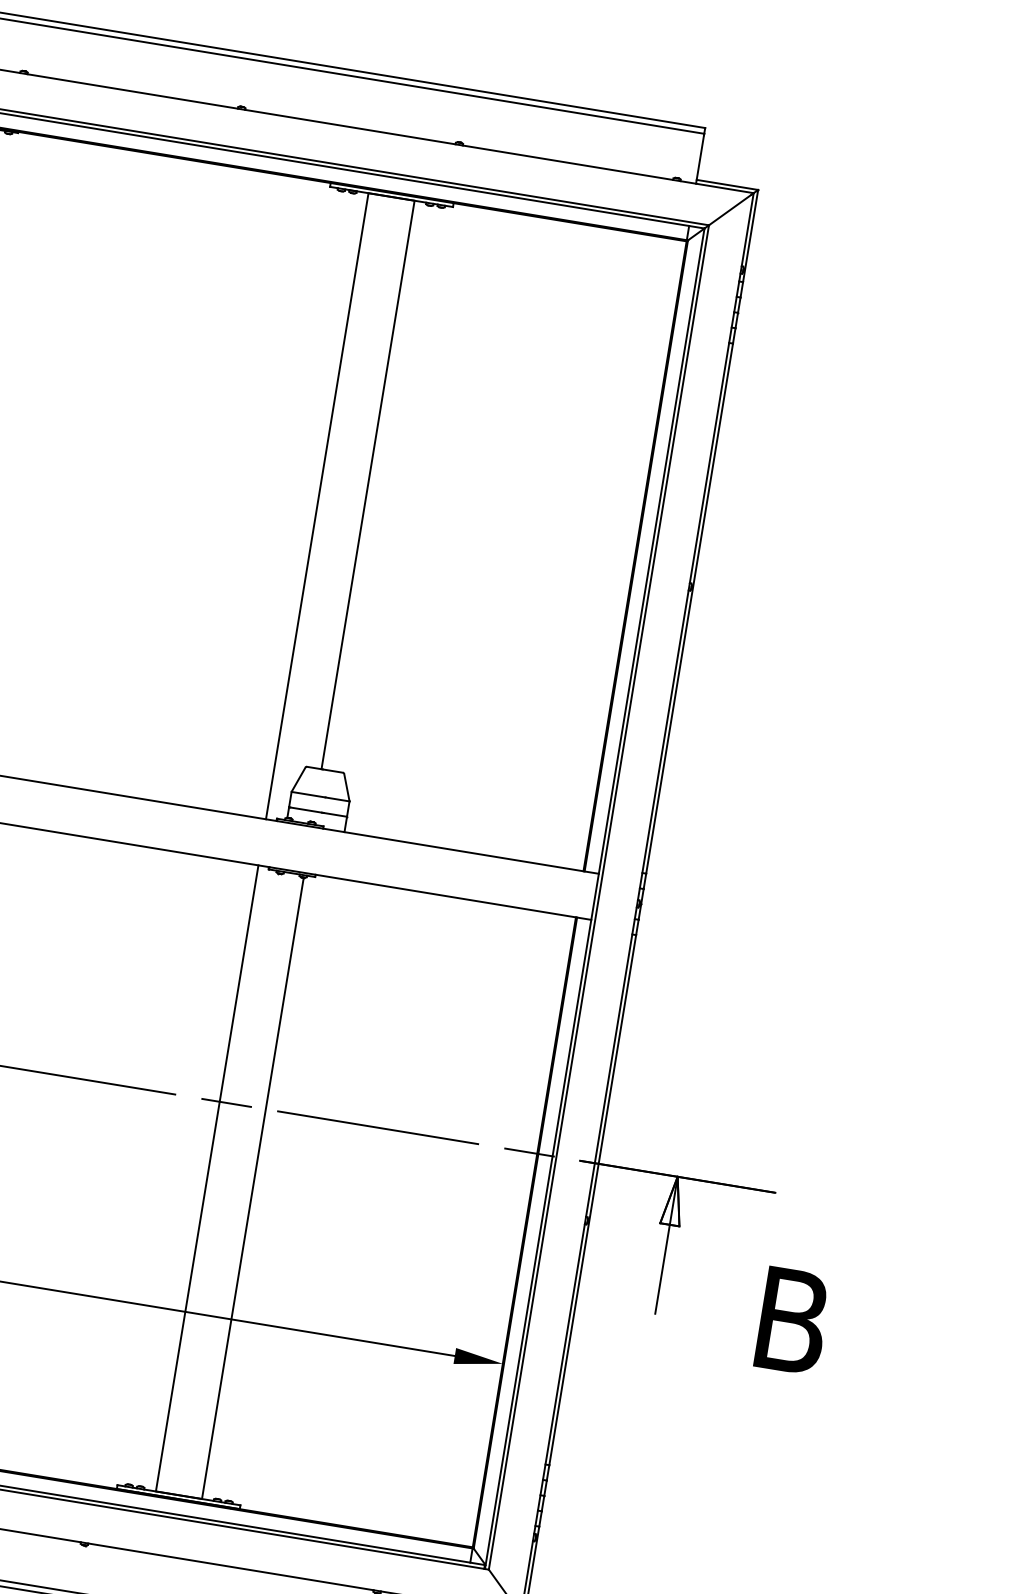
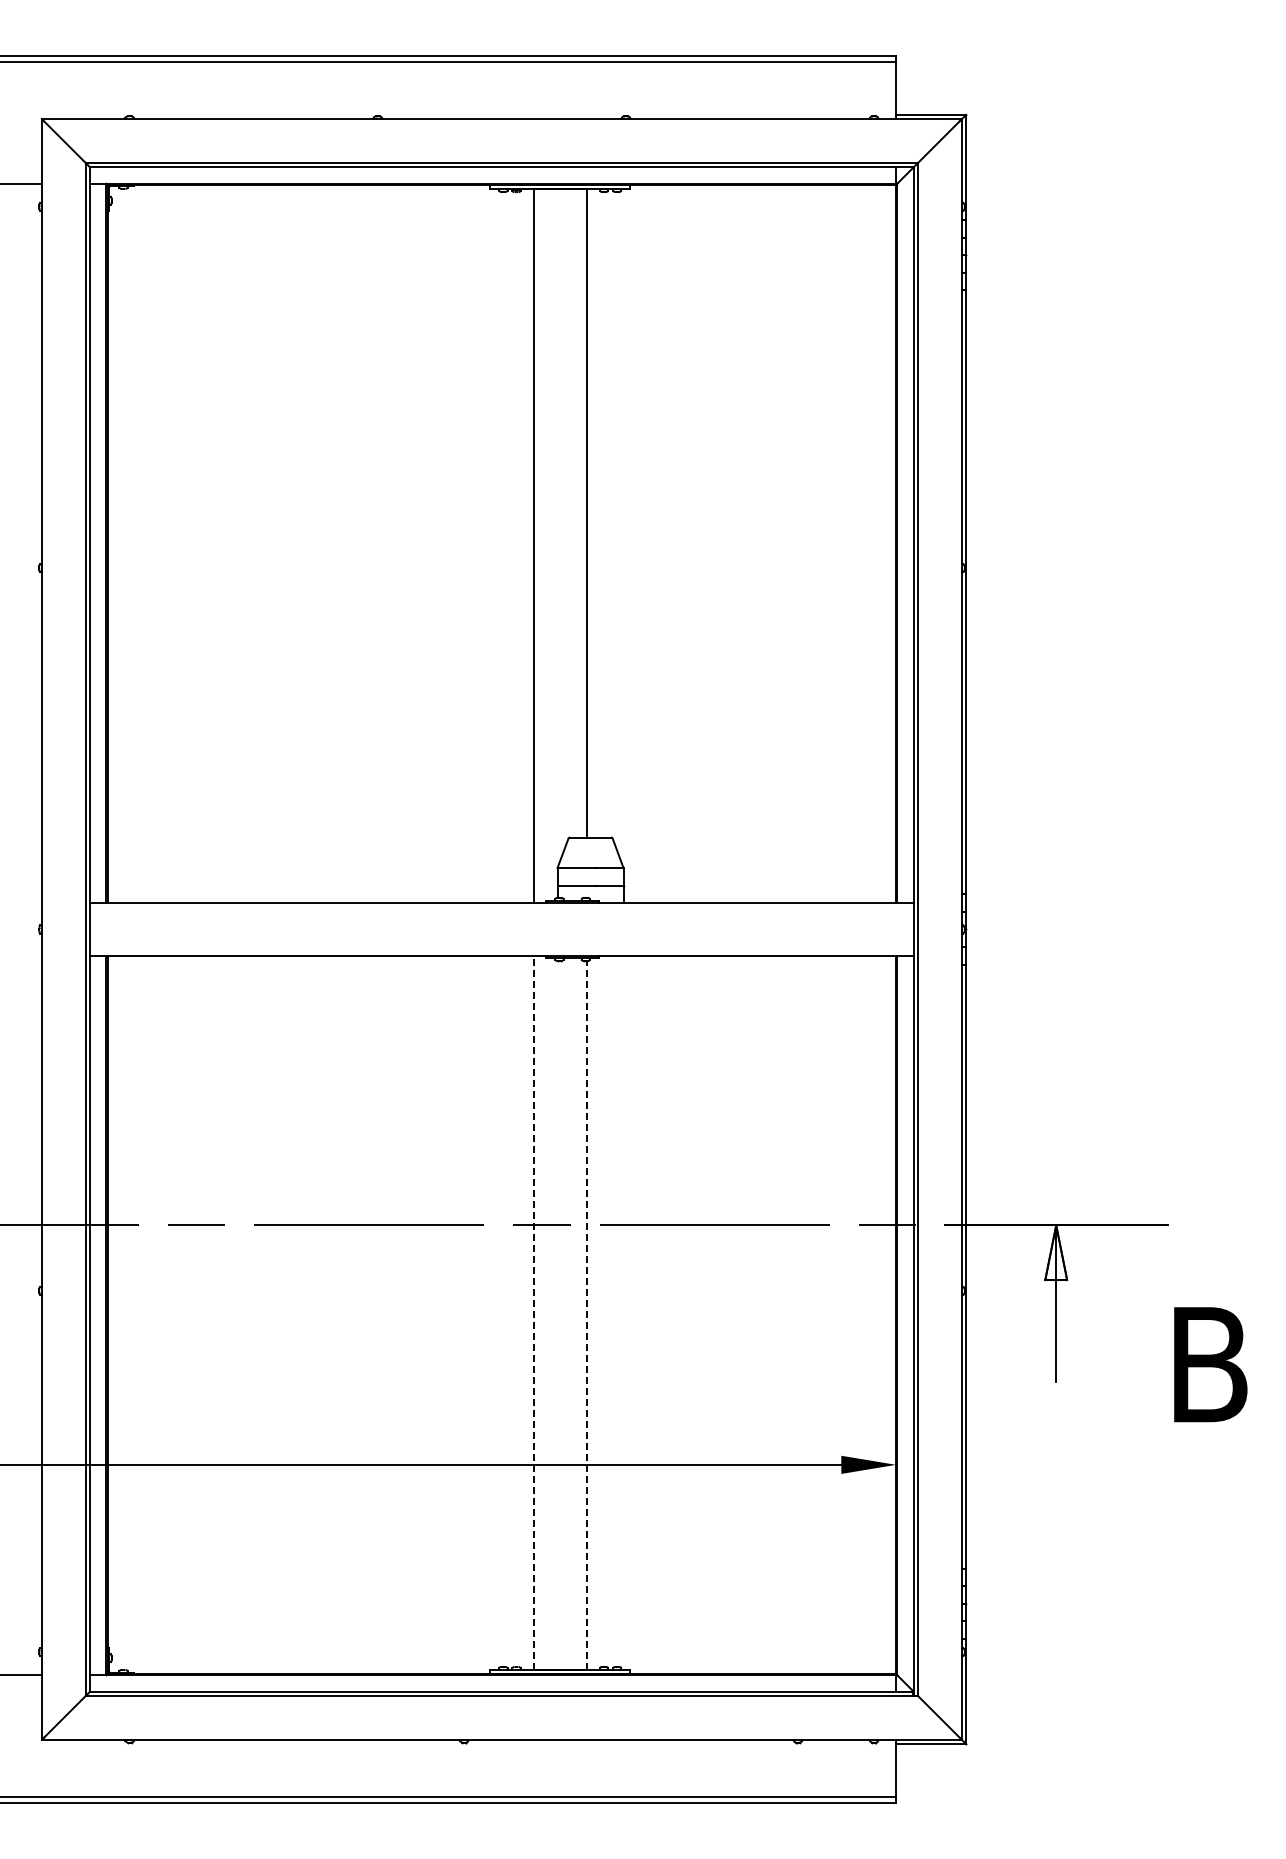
line: (207, 1178) -> (534, 1312), solid -> dashed
line: (252, 1187) -> (586, 1314), solid -> dashed

